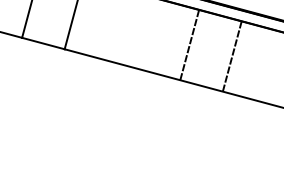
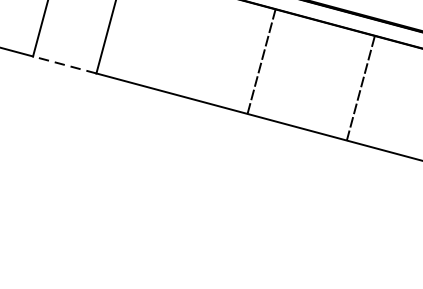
line: (42, 43) -> (63, 64), solid -> dashed
line: (189, 45) -> (261, 61), moved
line: (231, 56) -> (359, 88), moved

